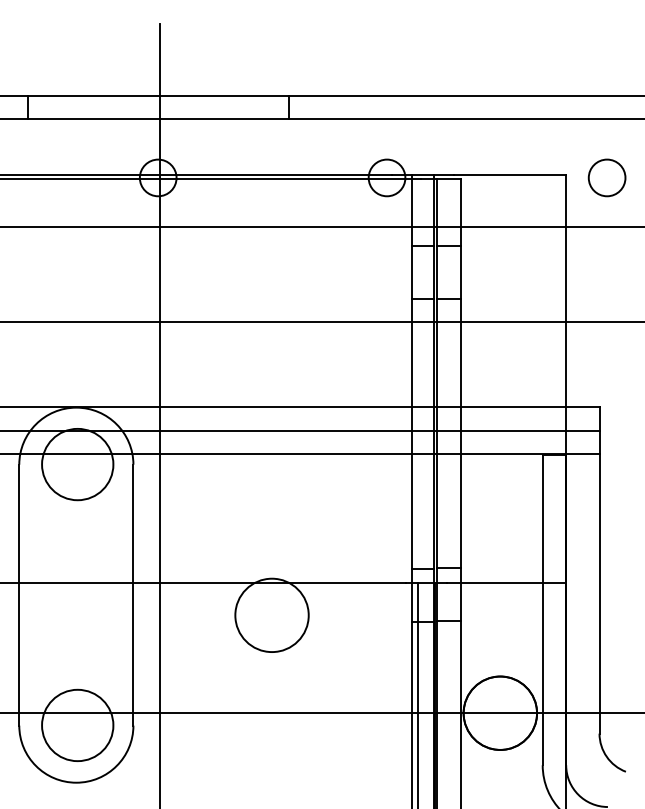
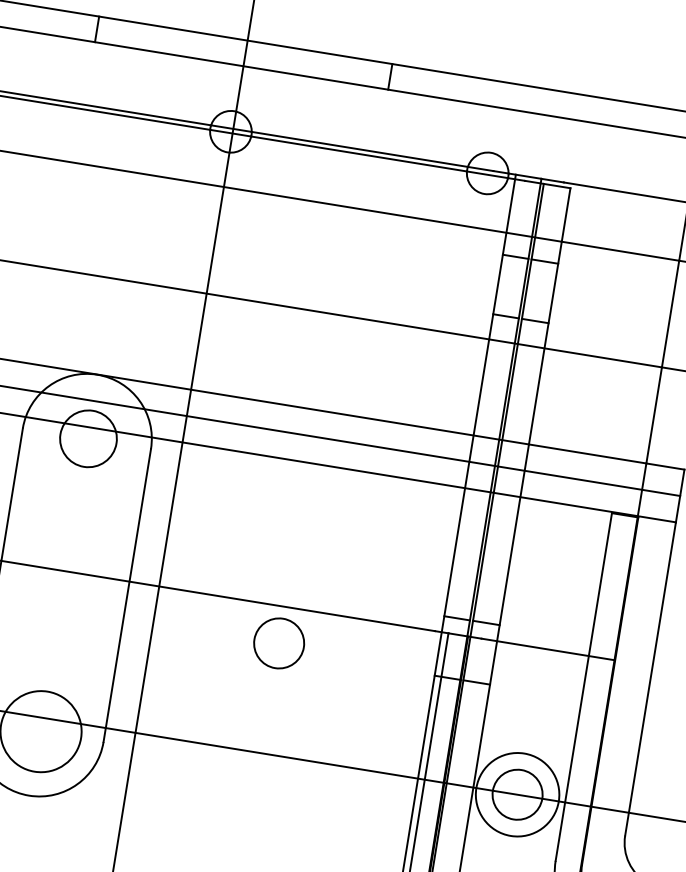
circle: (77, 464) -> (88, 438), size x0.7
circle: (271, 615) -> (278, 643), size x0.6
circle: (500, 712) -> (517, 793), size x0.6

